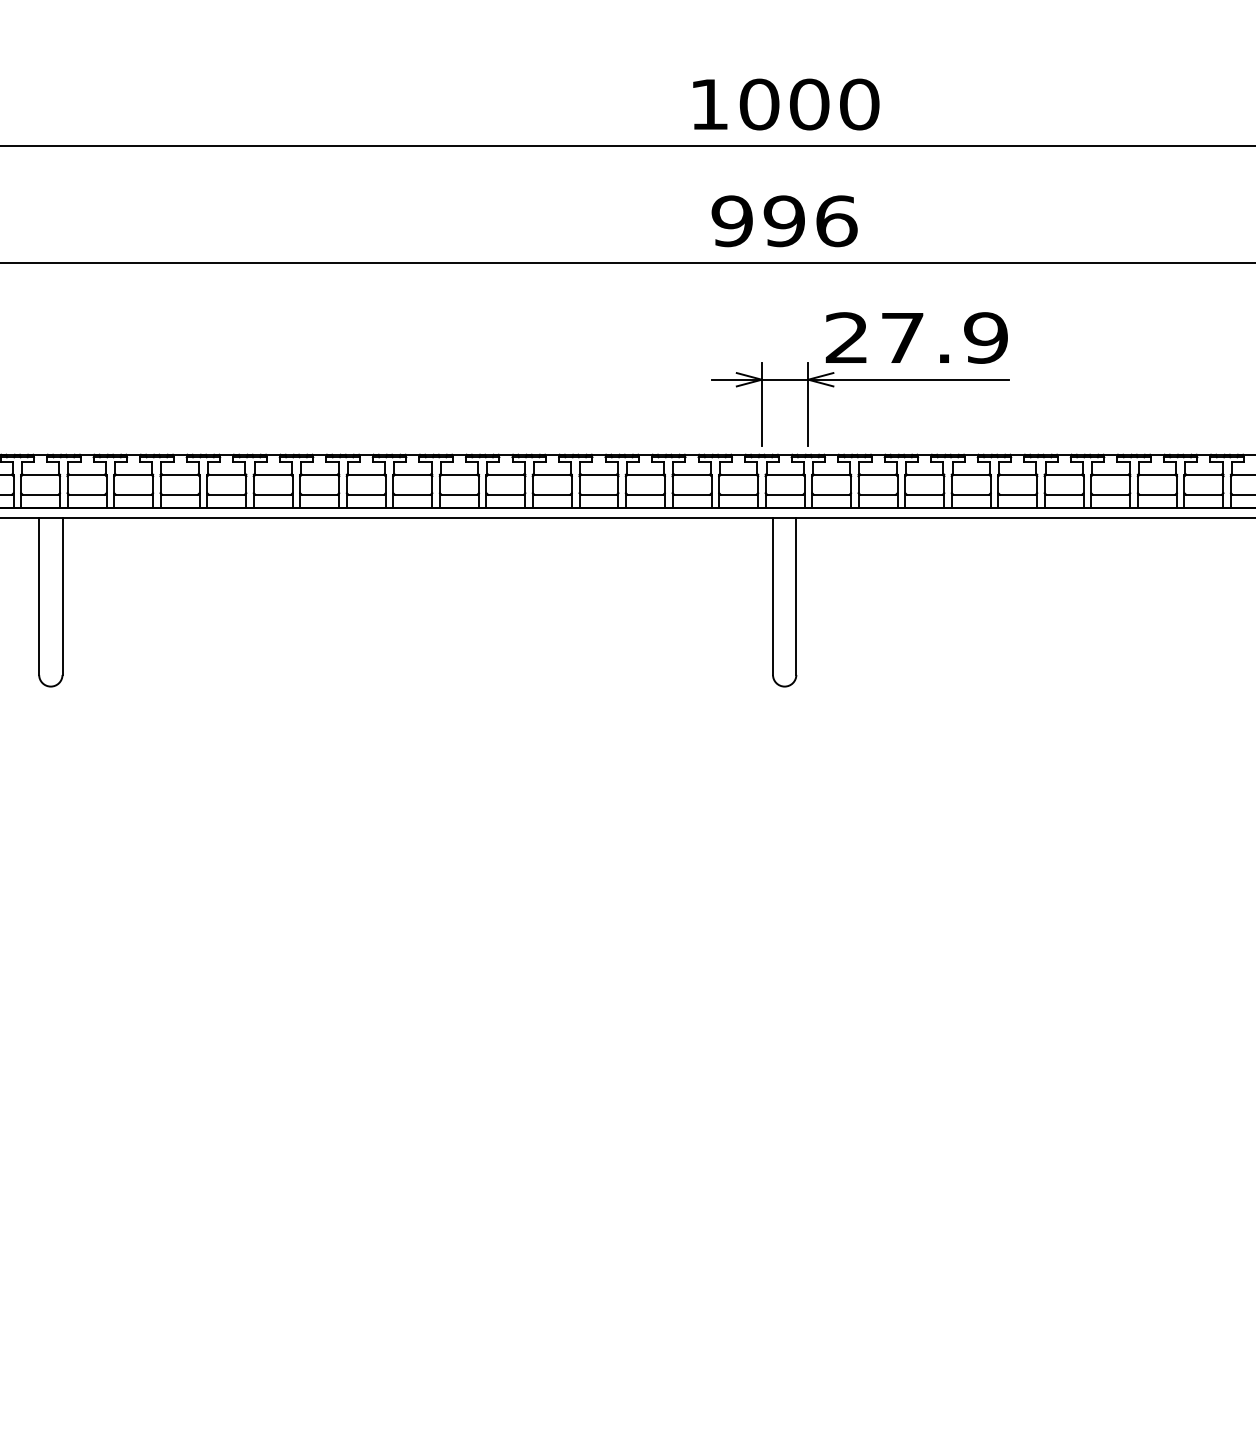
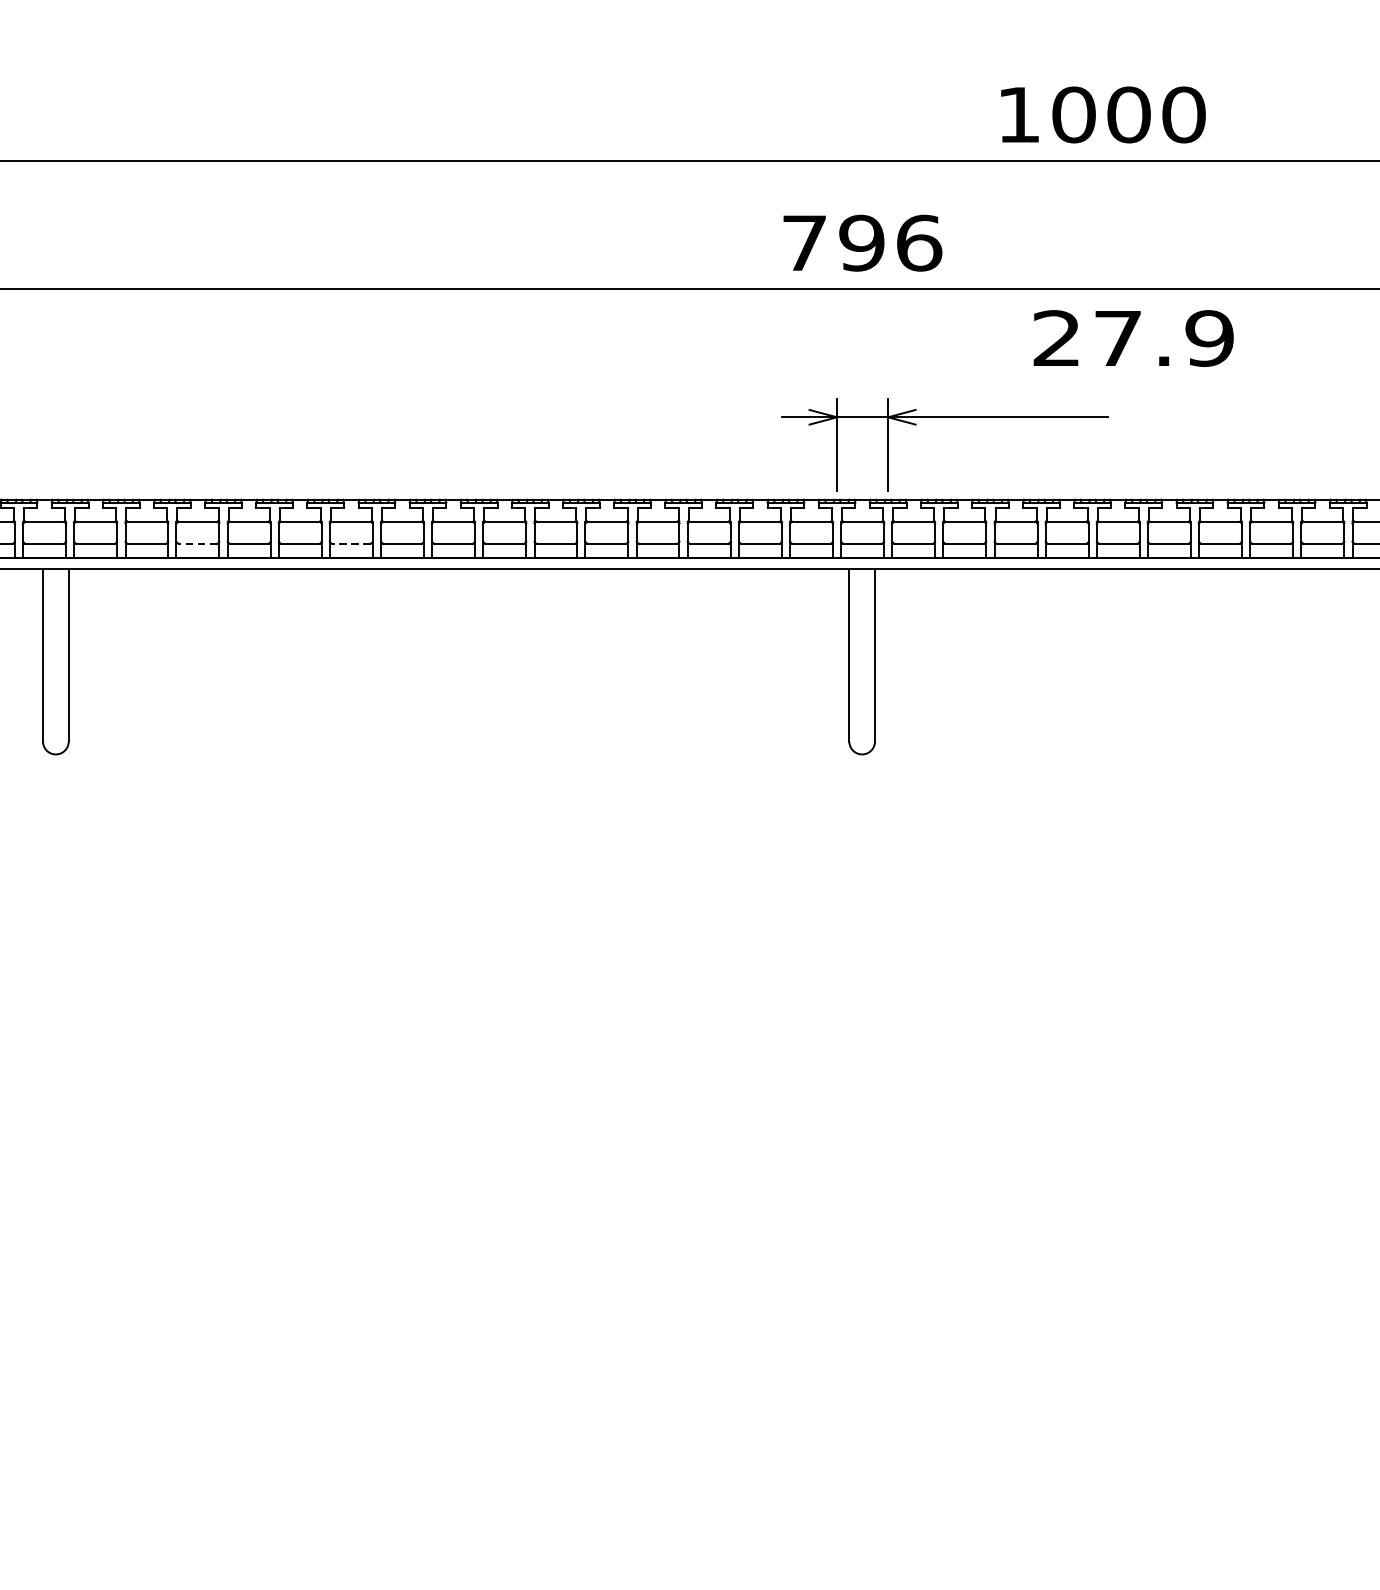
text: (786, 104) -> (1103, 114), moved
text: (731, 221) -> (803, 243), 996 -> 796
text: (916, 337) -> (1133, 337), moved
line: (180, 494) -> (198, 543), solid -> dashed
line: (319, 494) -> (351, 543), solid -> dashed

